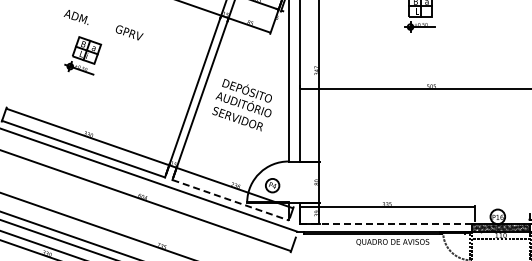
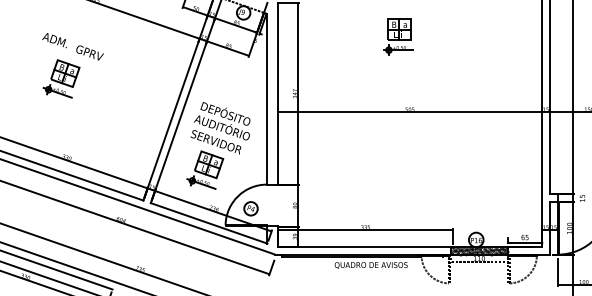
text: (129, 32) -> (89, 52), moved
part: (227, 146) -> (205, 169), added
line: (231, 200) -> (209, 223), dashed -> solid
line: (386, 223) -> (364, 246), dashed -> solid

